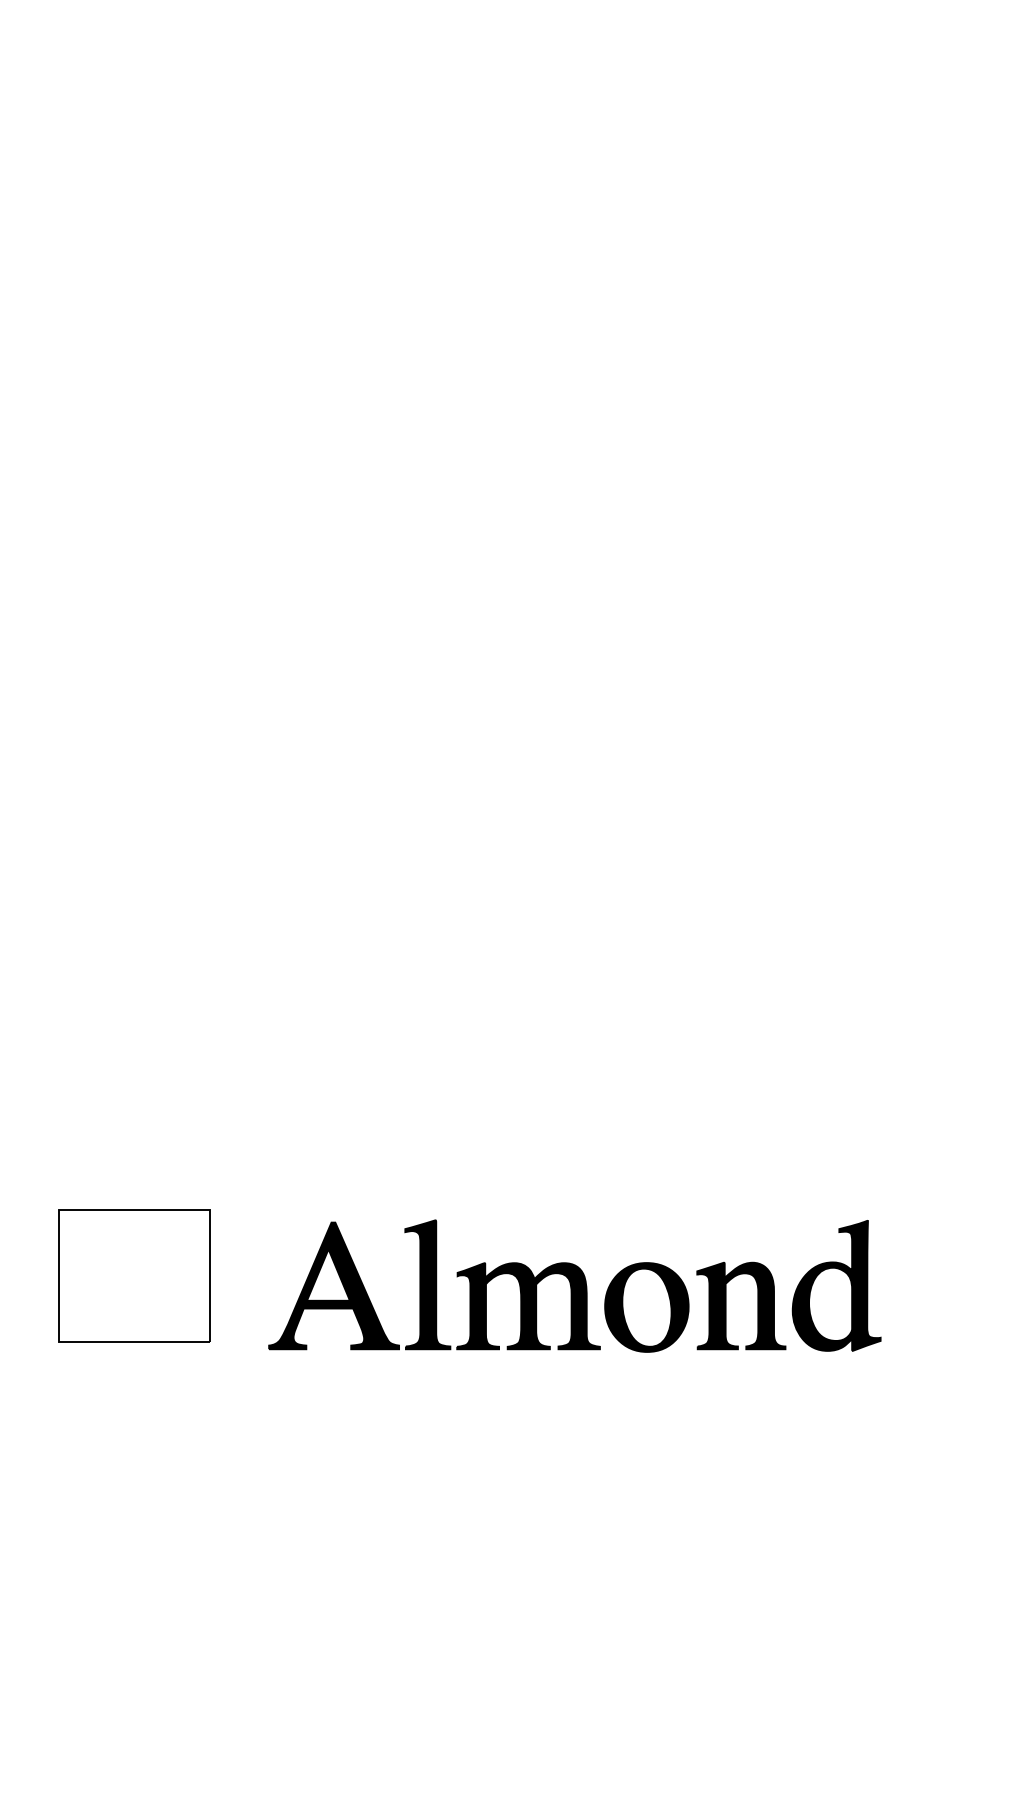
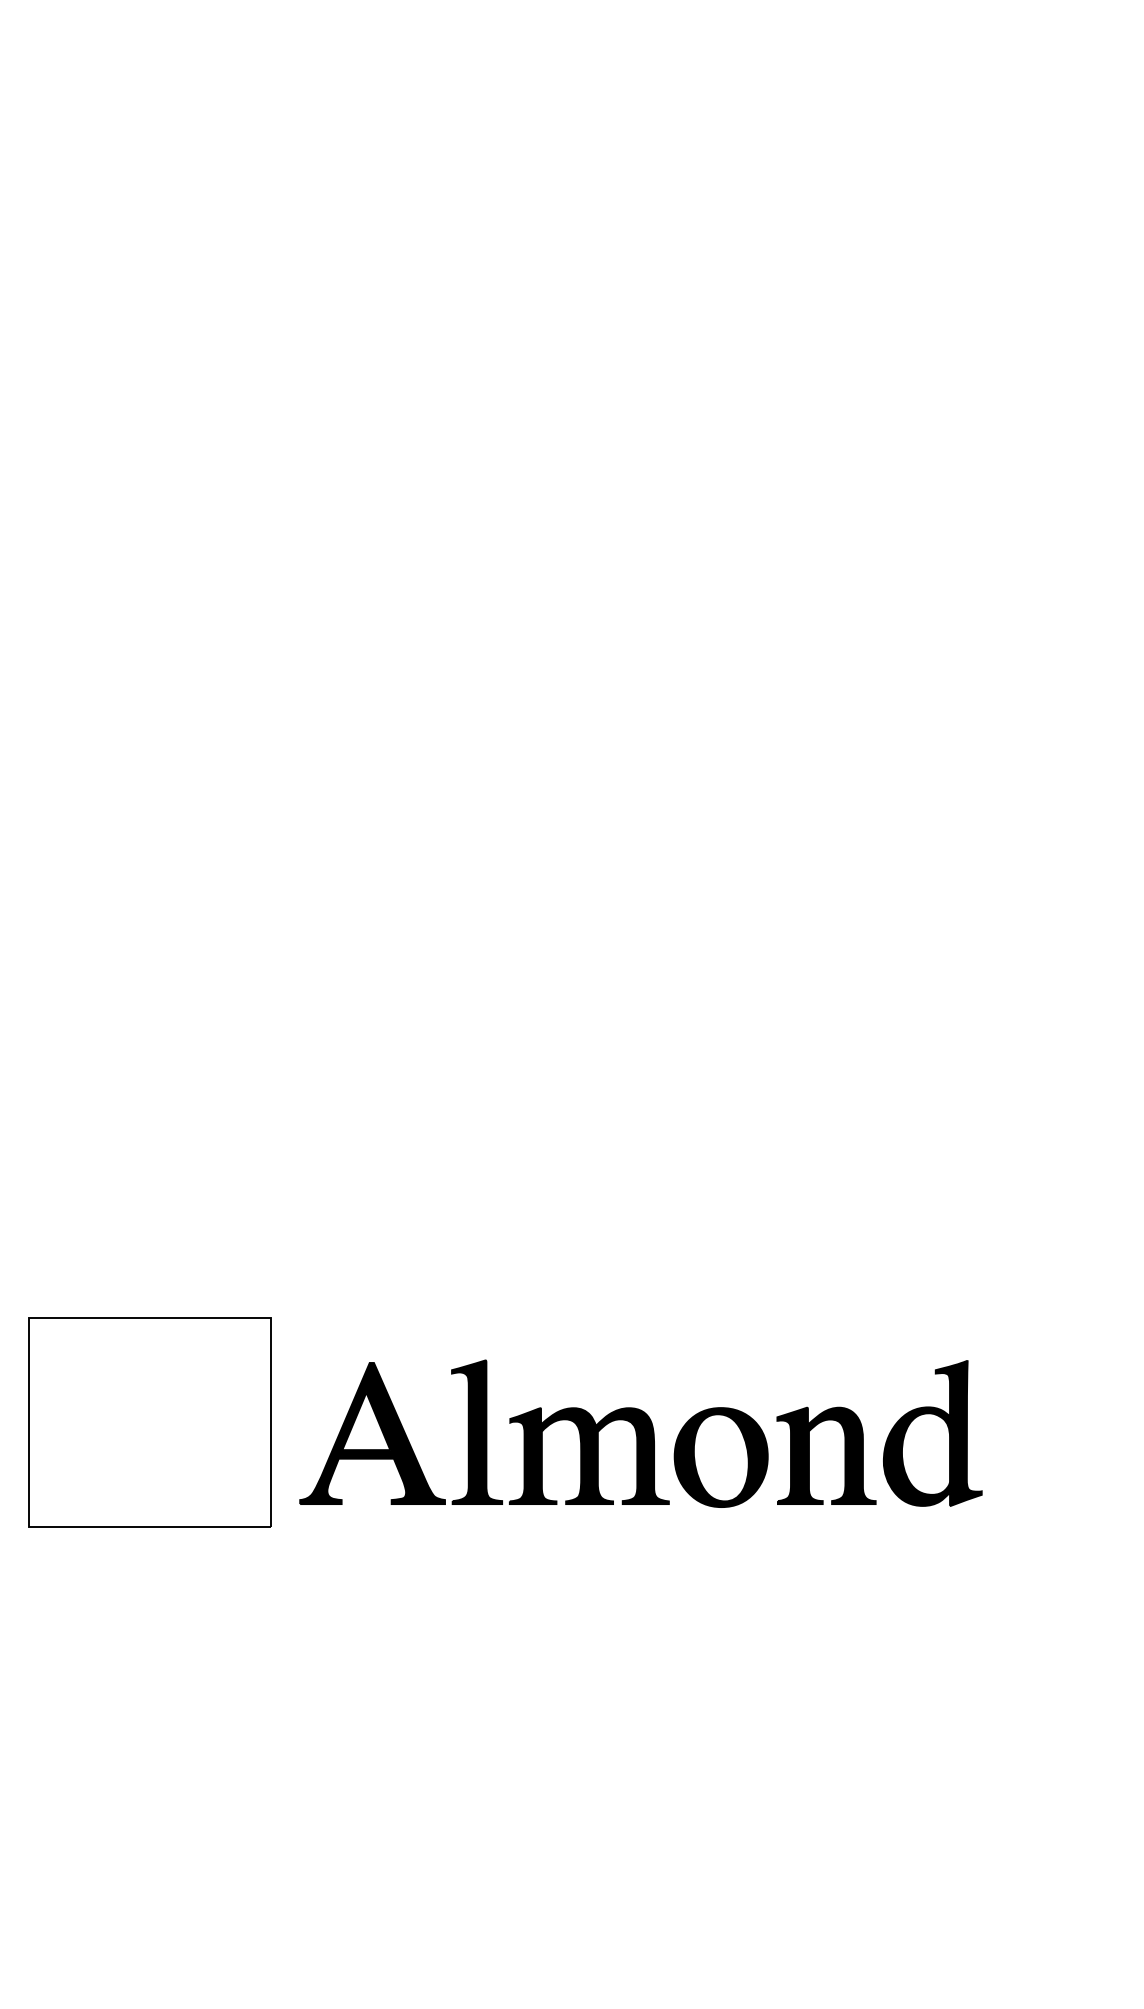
part: (134, 1275) -> (150, 1421), size x1.43

